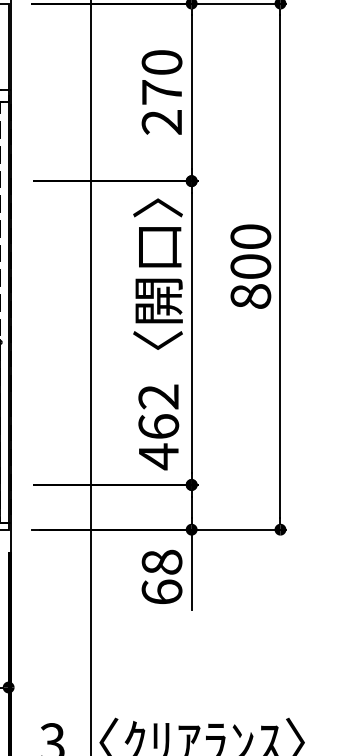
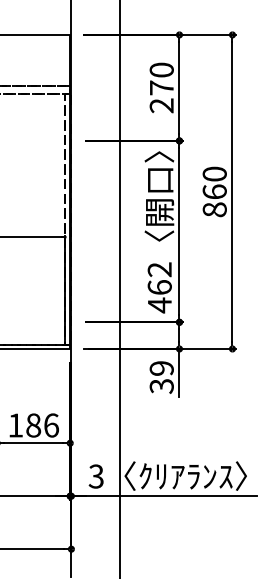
text: (250, 265) -> (214, 191), 800 -> 860
text: (161, 577) -> (161, 377), 68 -> 39

